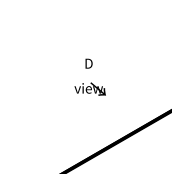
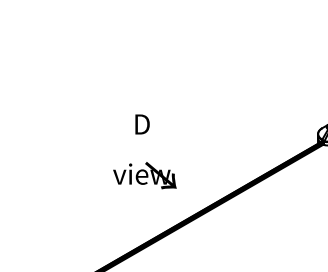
text: (89, 76) -> (143, 150), moved

